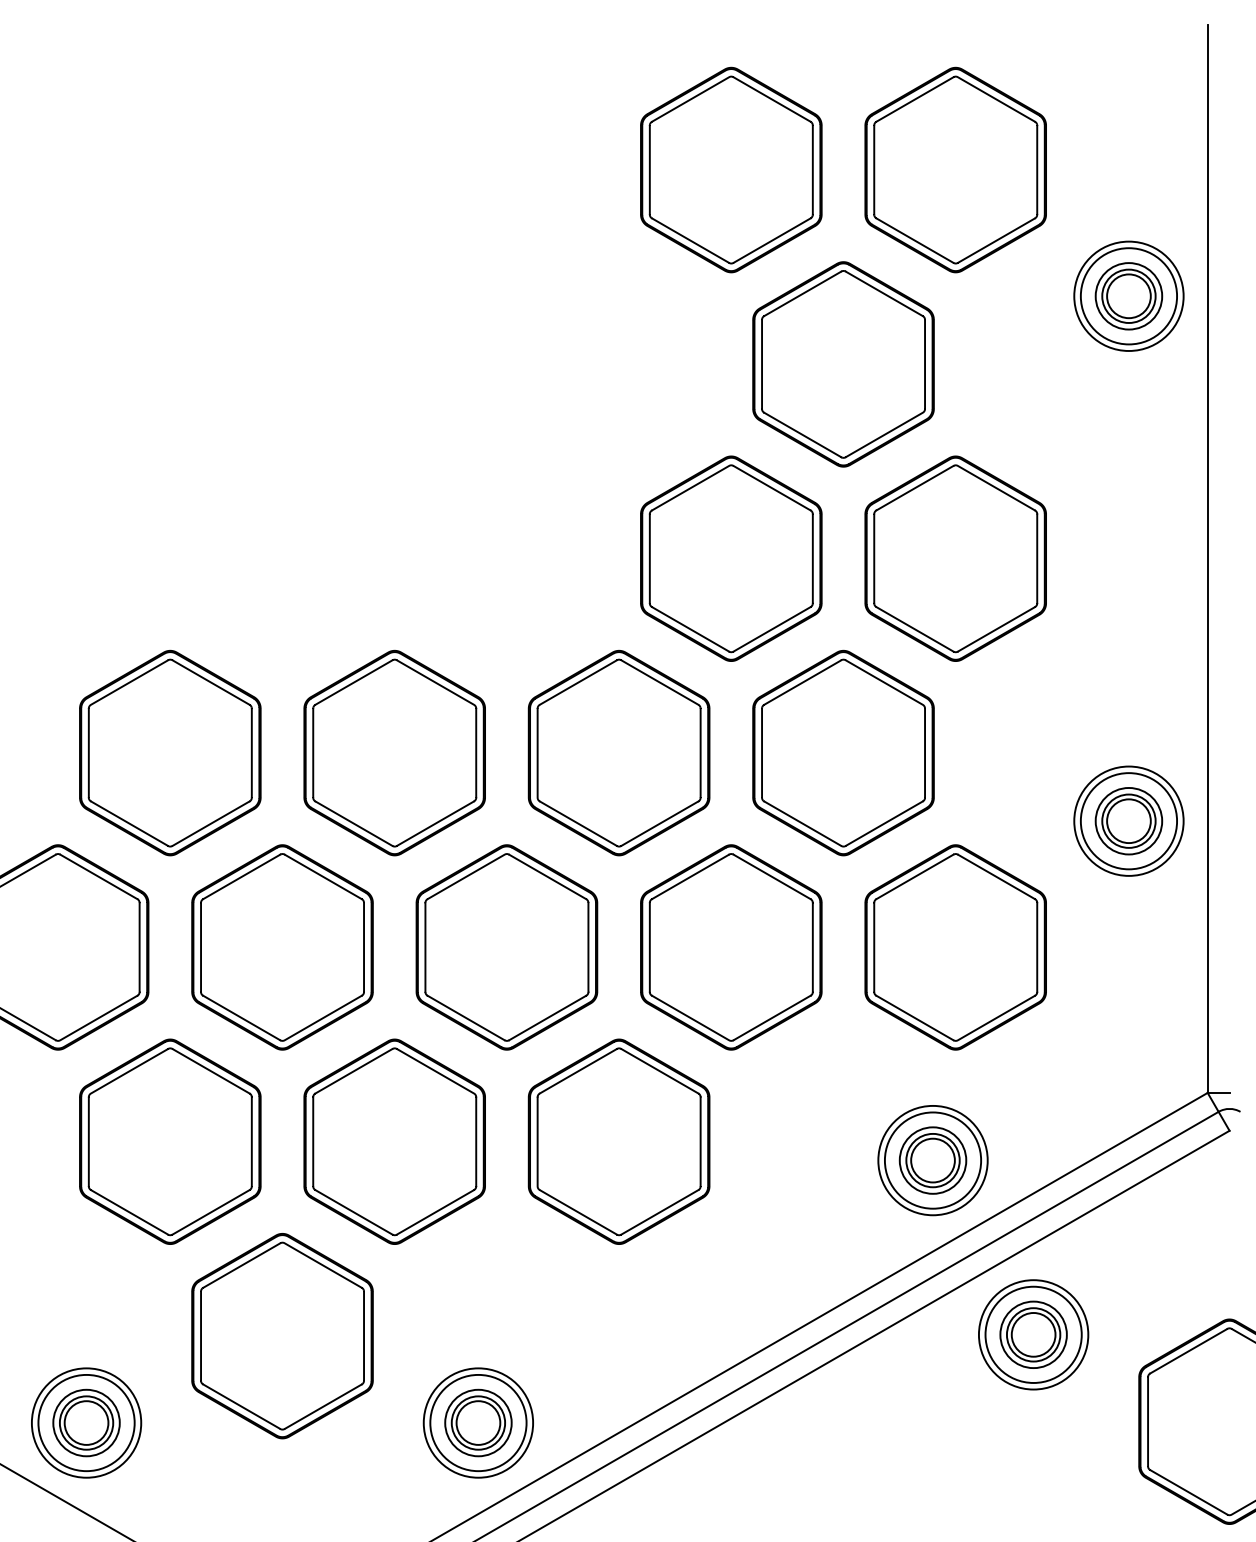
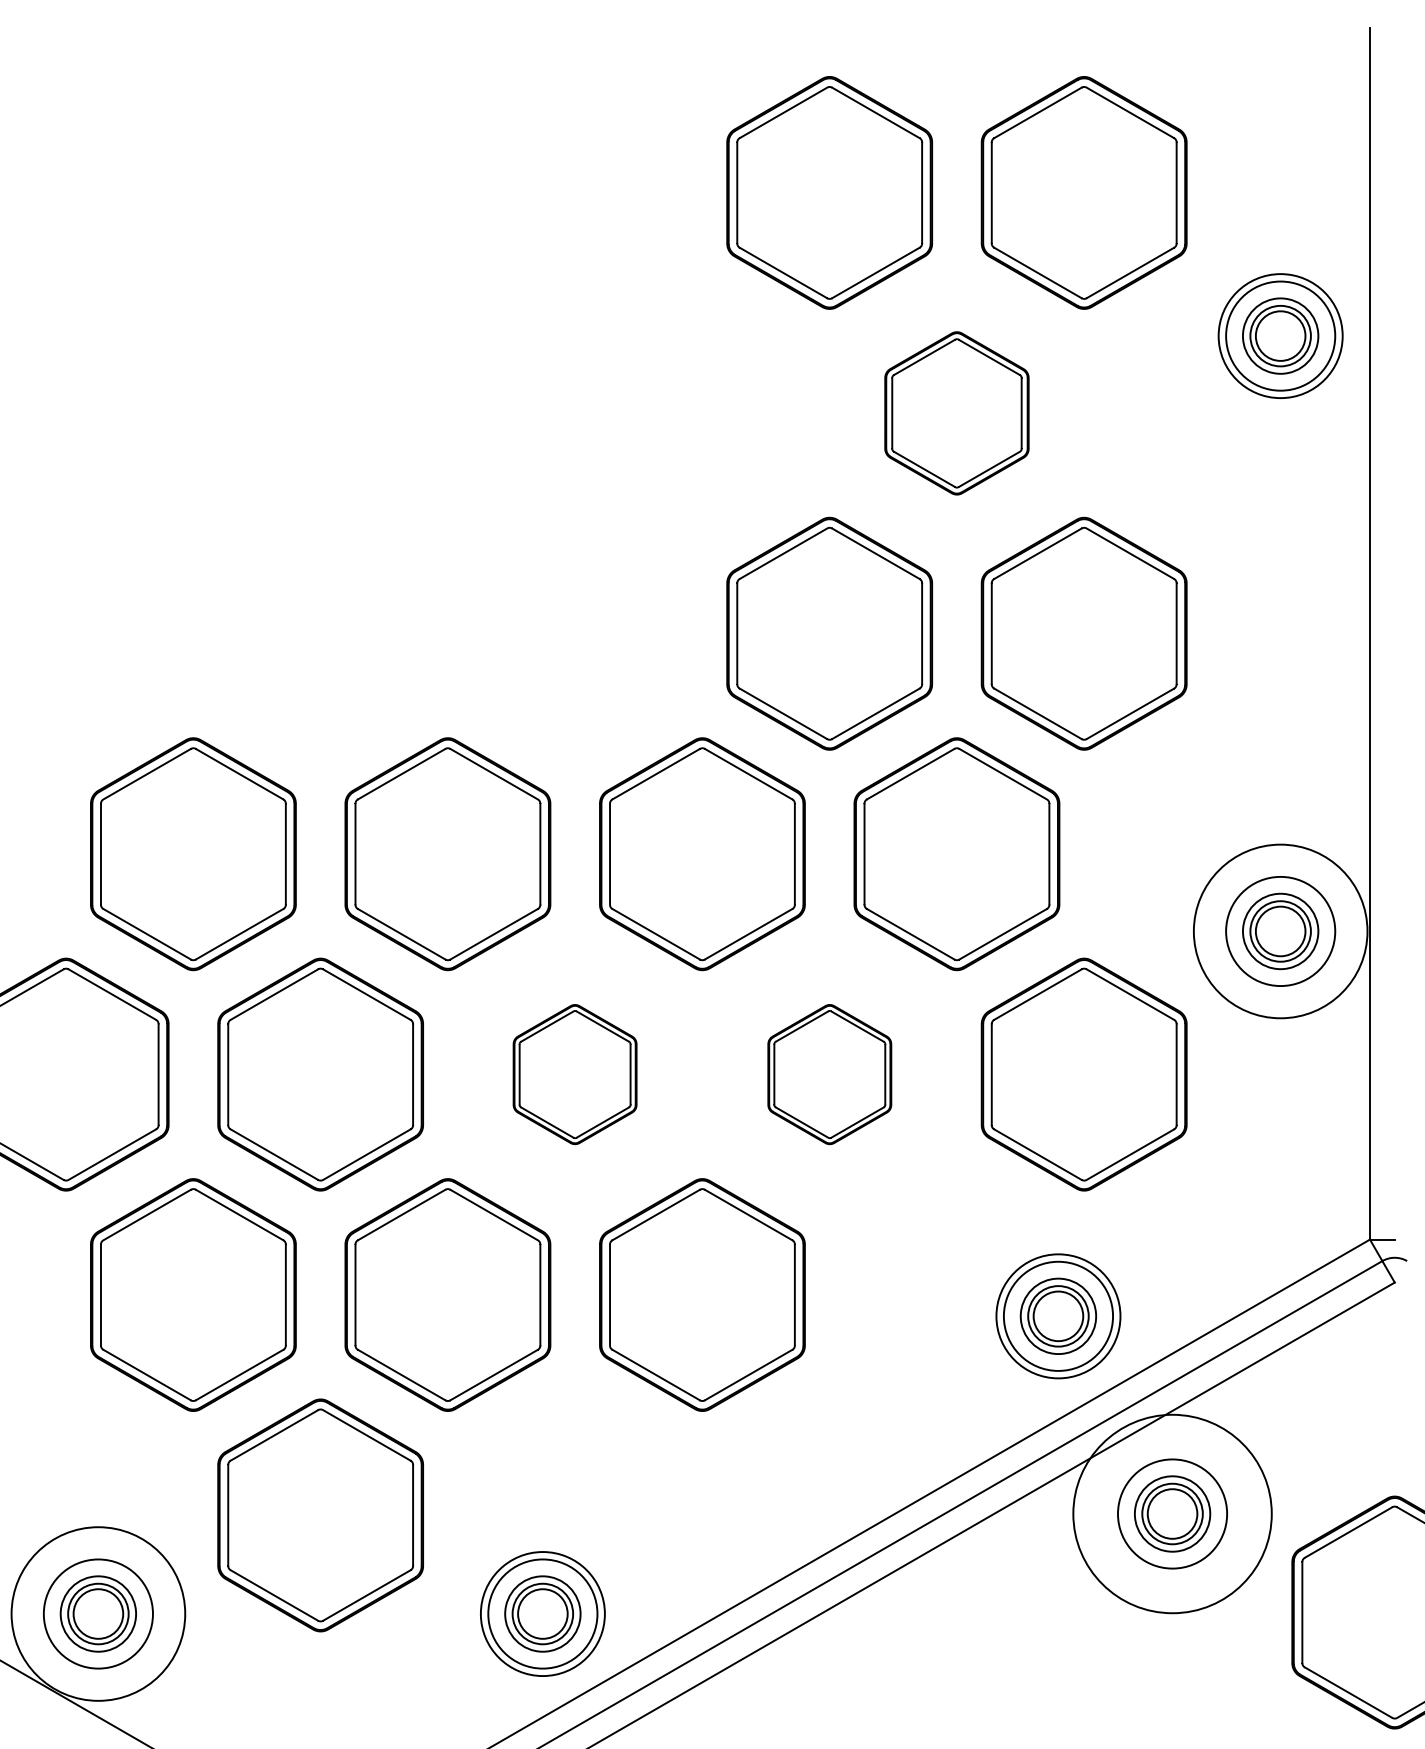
part: (843, 364) -> (956, 413), size x0.7
circle: (1128, 821) -> (1280, 931), size x1.4
part: (506, 947) -> (574, 1074), size x0.6
part: (731, 947) -> (829, 1074), size x0.6
circle: (1033, 1335) -> (1172, 1514), size x1.6
circle: (86, 1423) -> (98, 1614), size x1.4

